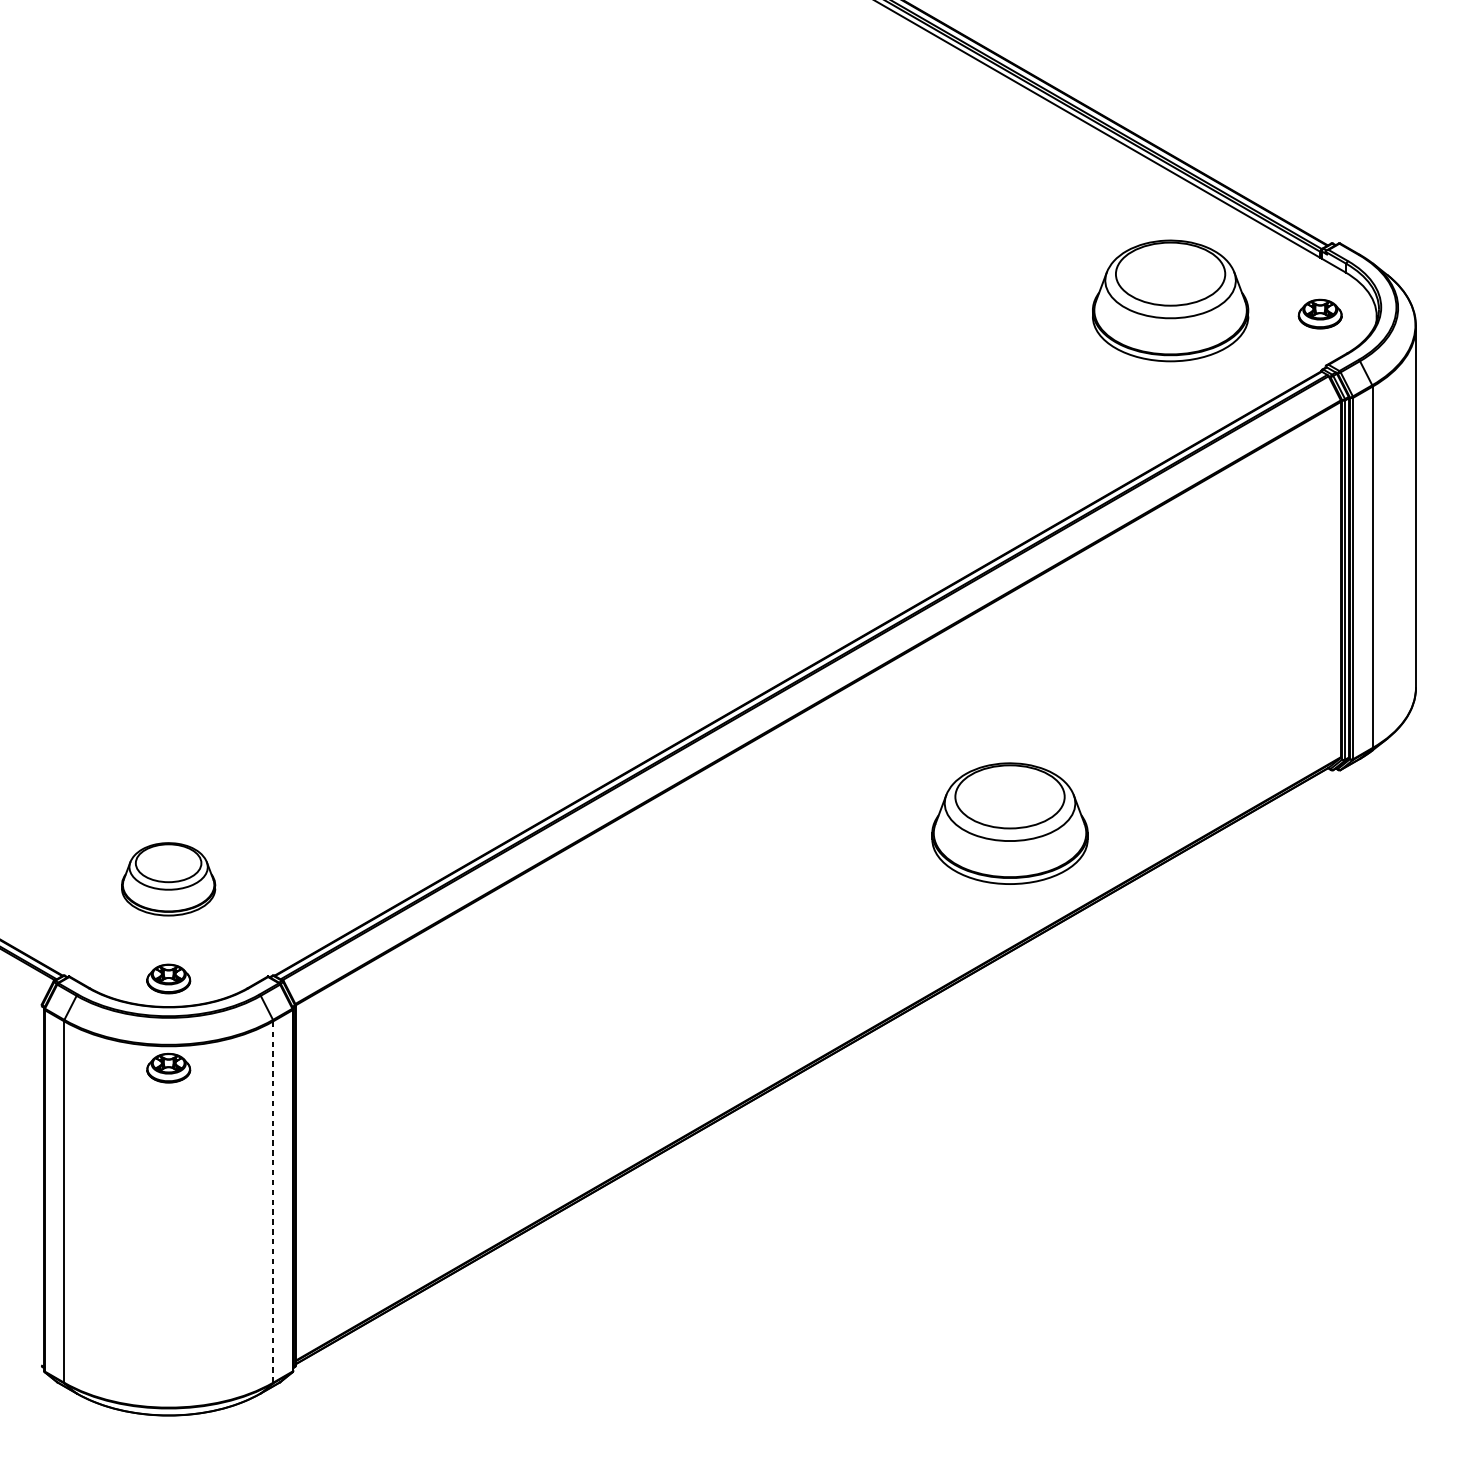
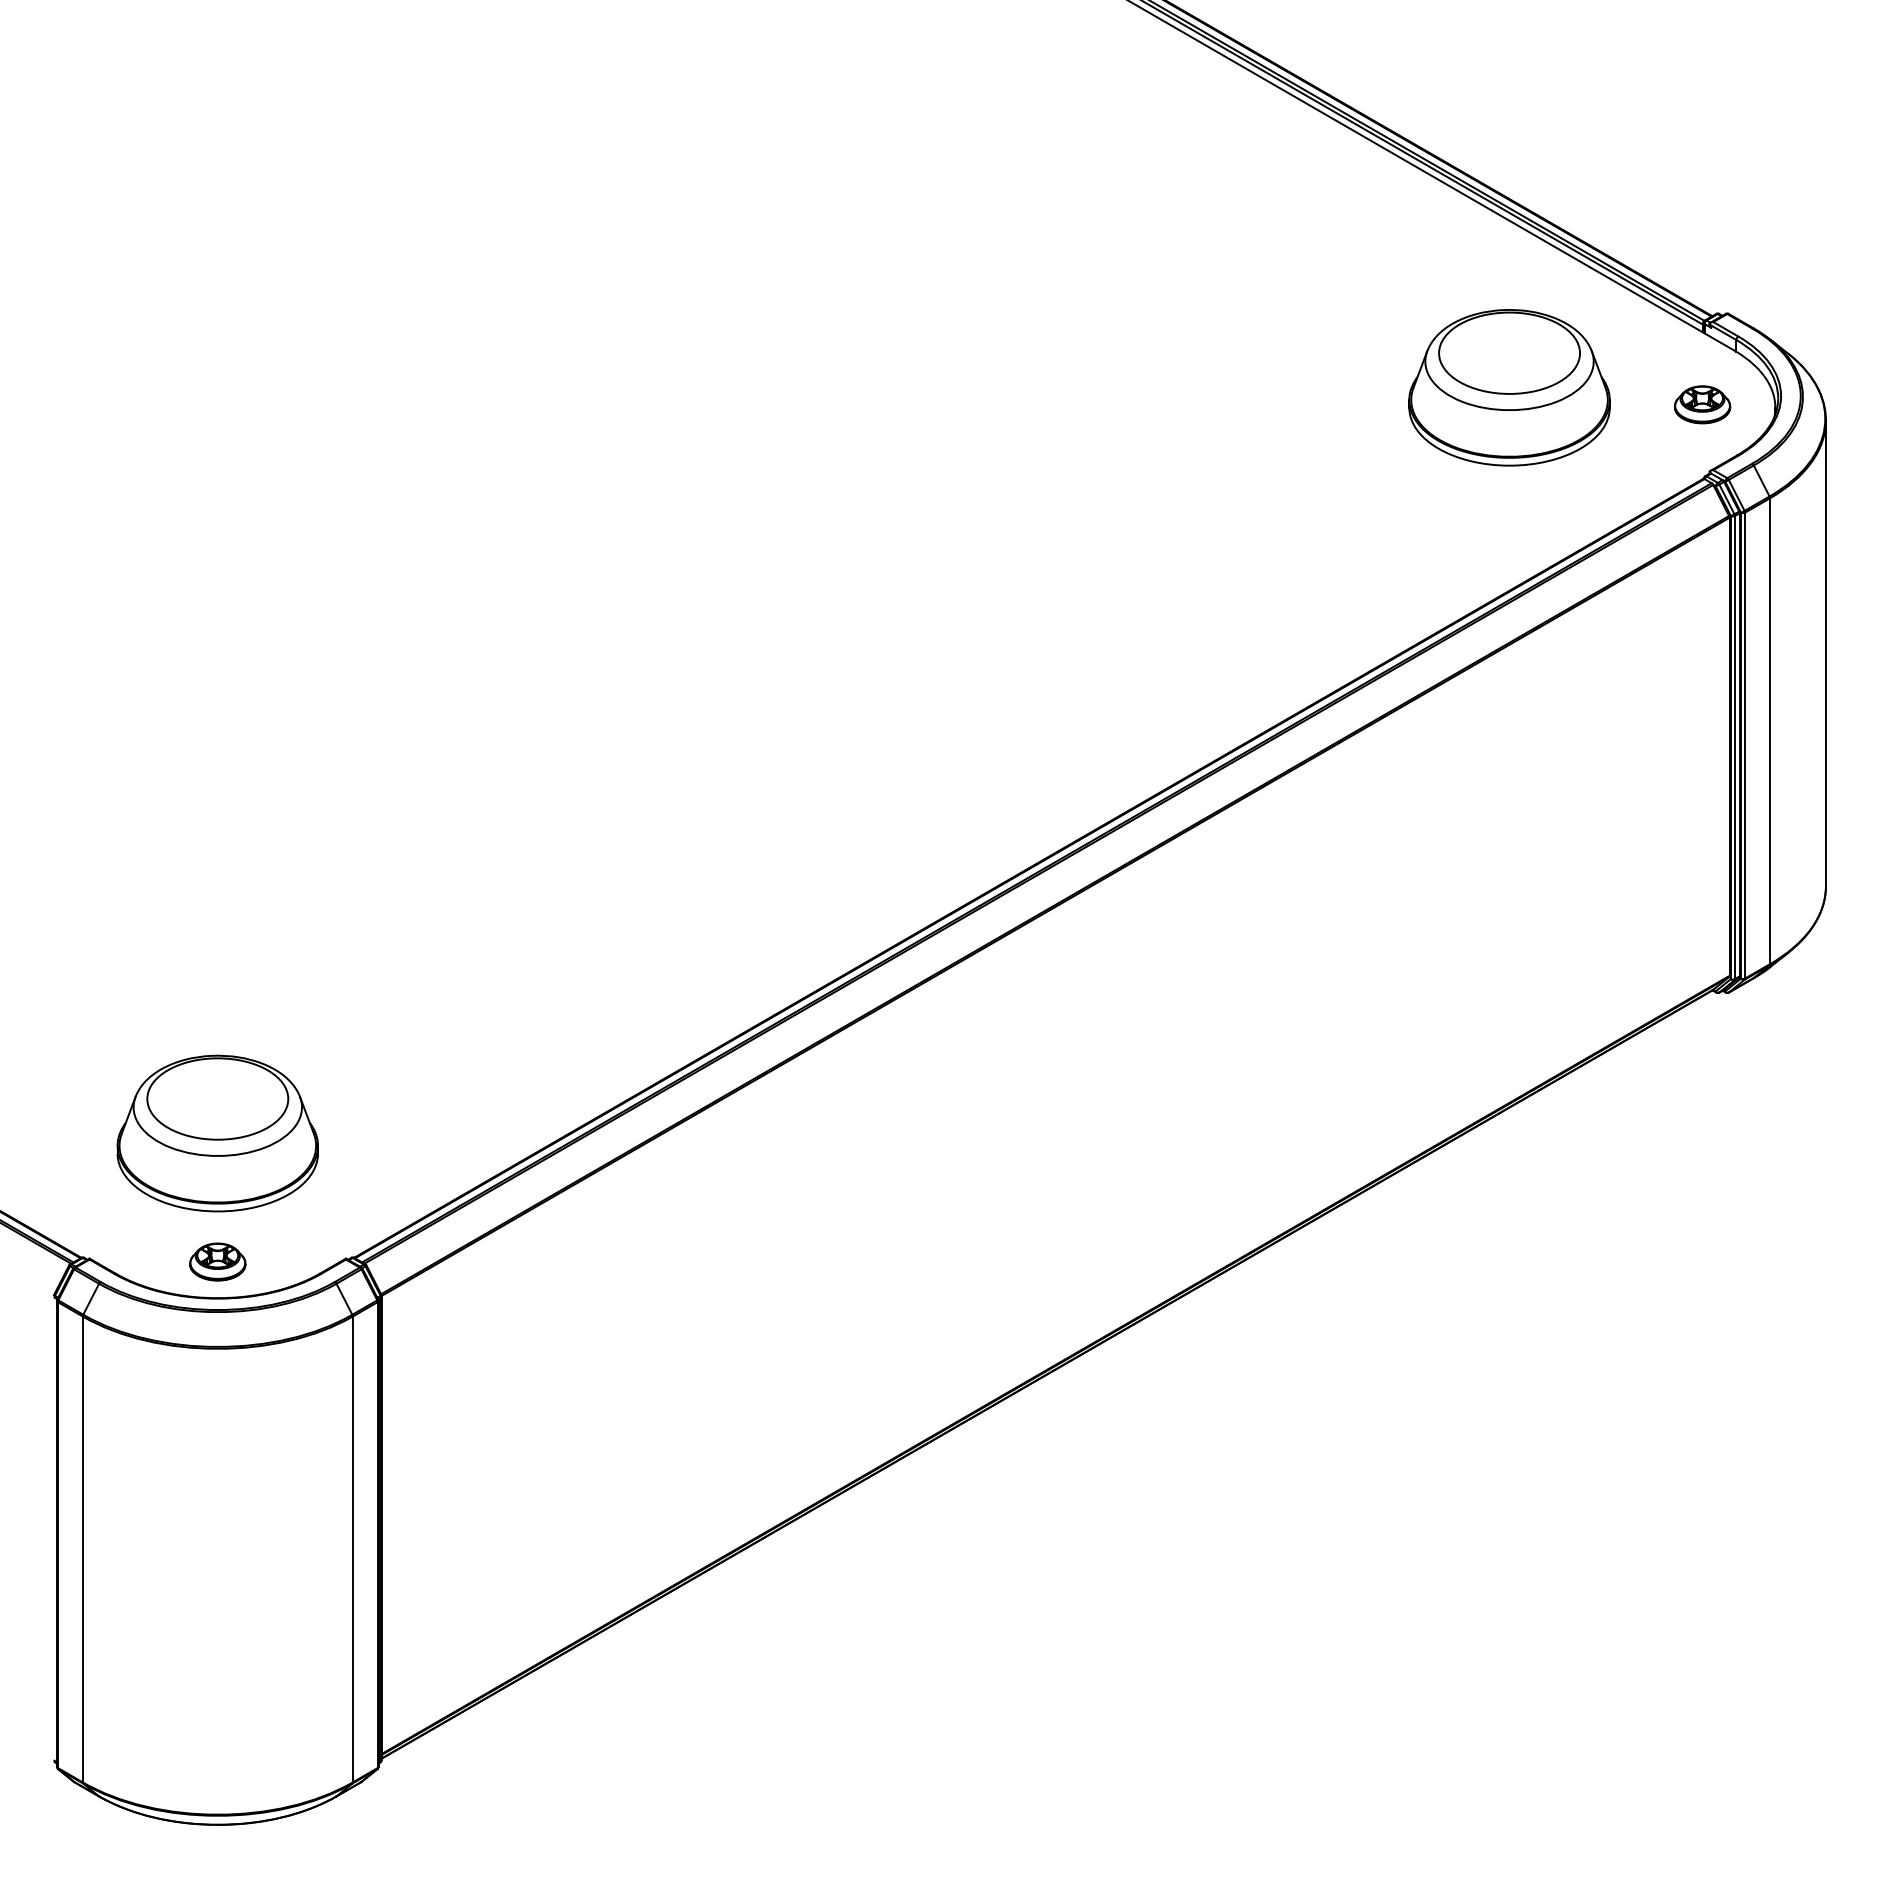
part: (1010, 823) -> (1302, 1061), removed
part: (168, 879) -> (217, 1133), size x1.67
part: (168, 1067) -> (217, 1376), removed
line: (273, 1201) -> (352, 1549), dashed -> solid

